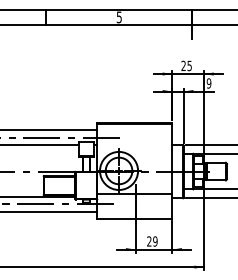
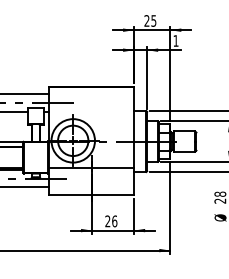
text: (208, 83) -> (175, 41), 9 -> 1
text: (155, 241) -> (114, 221), 29 -> 26

